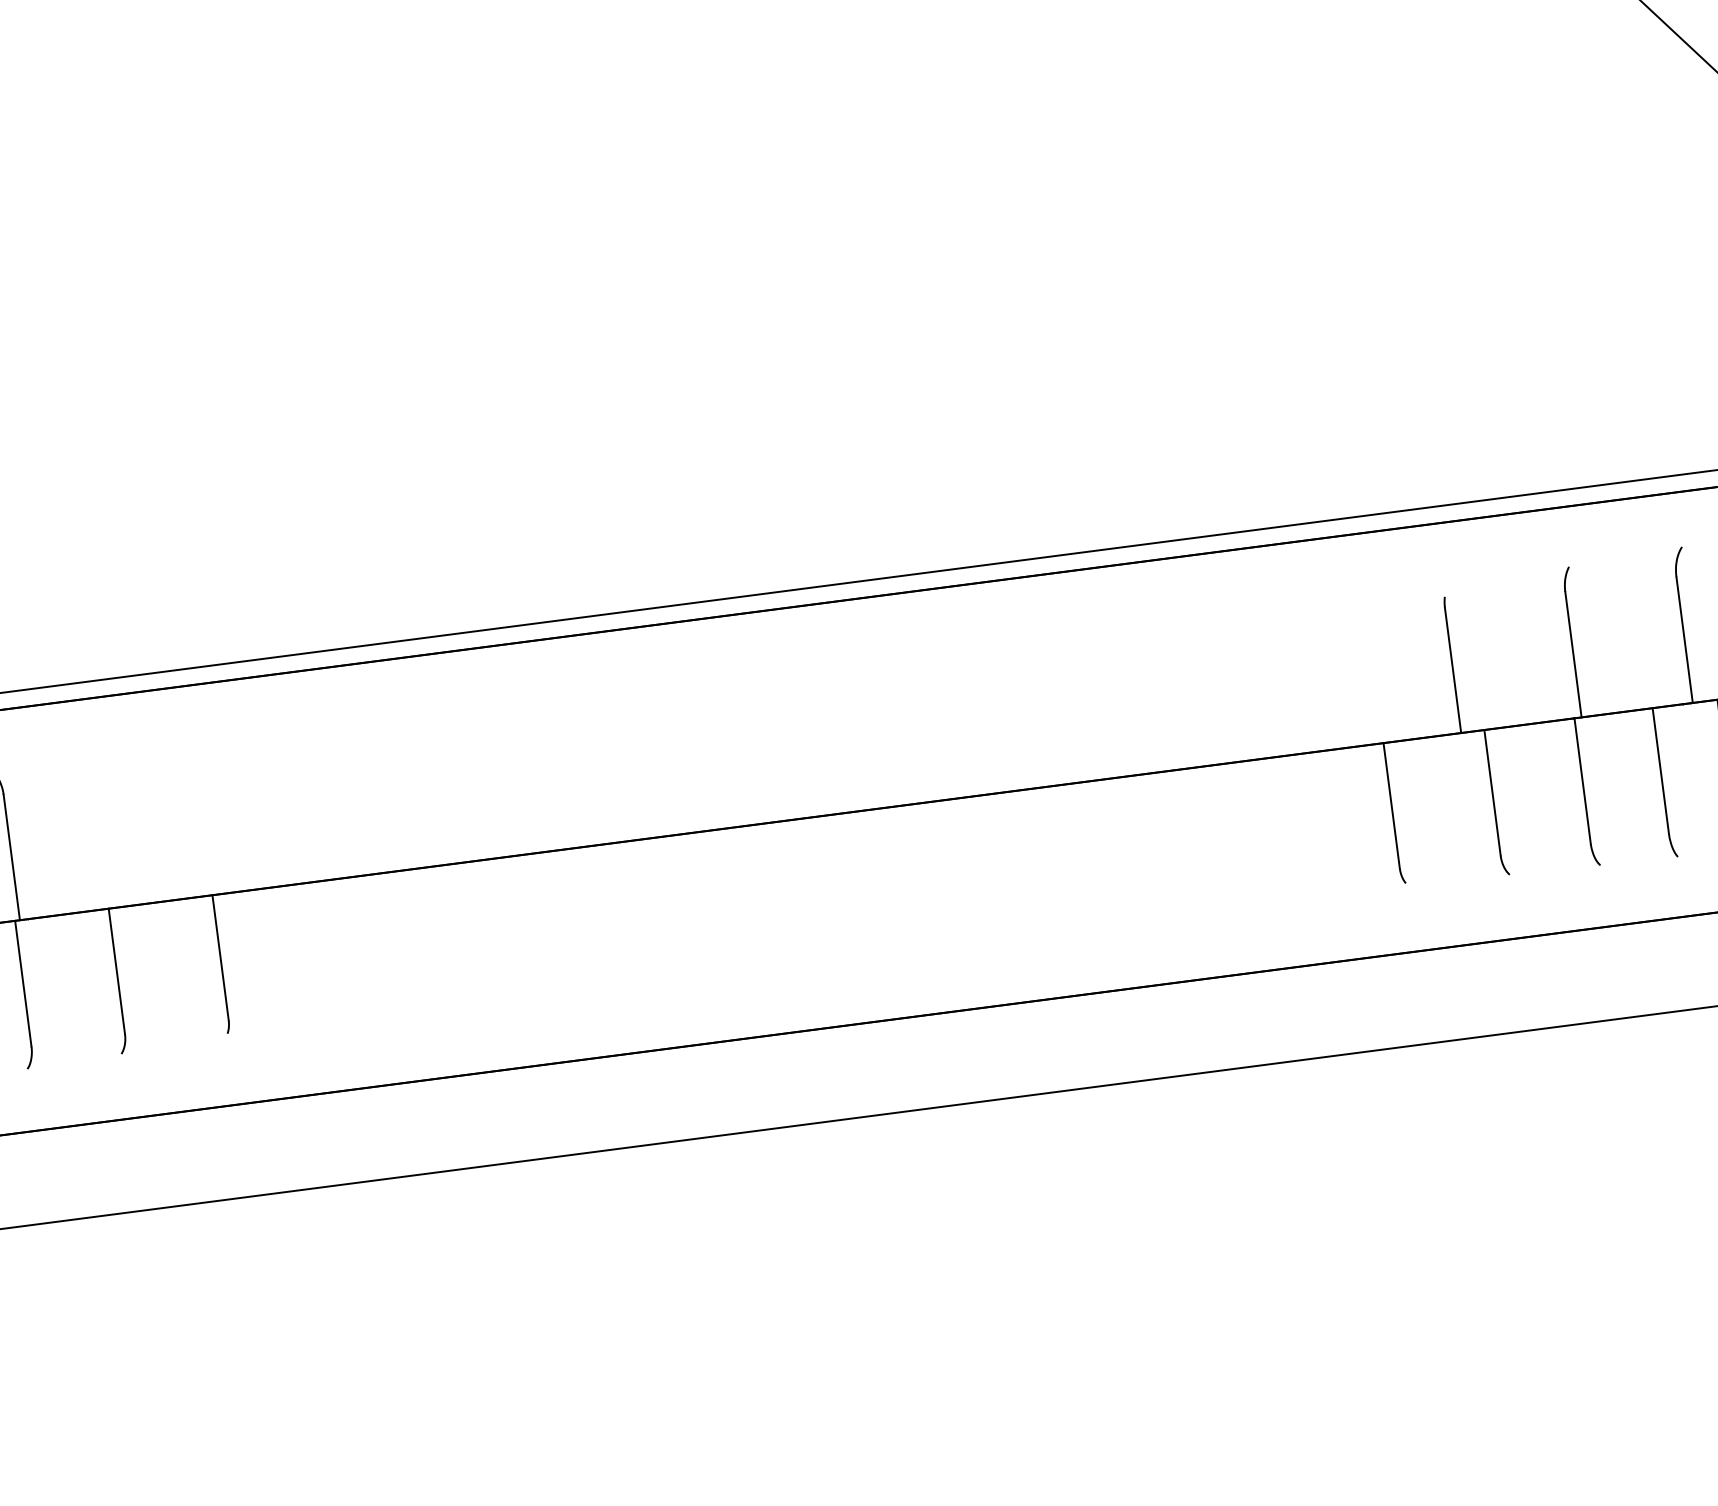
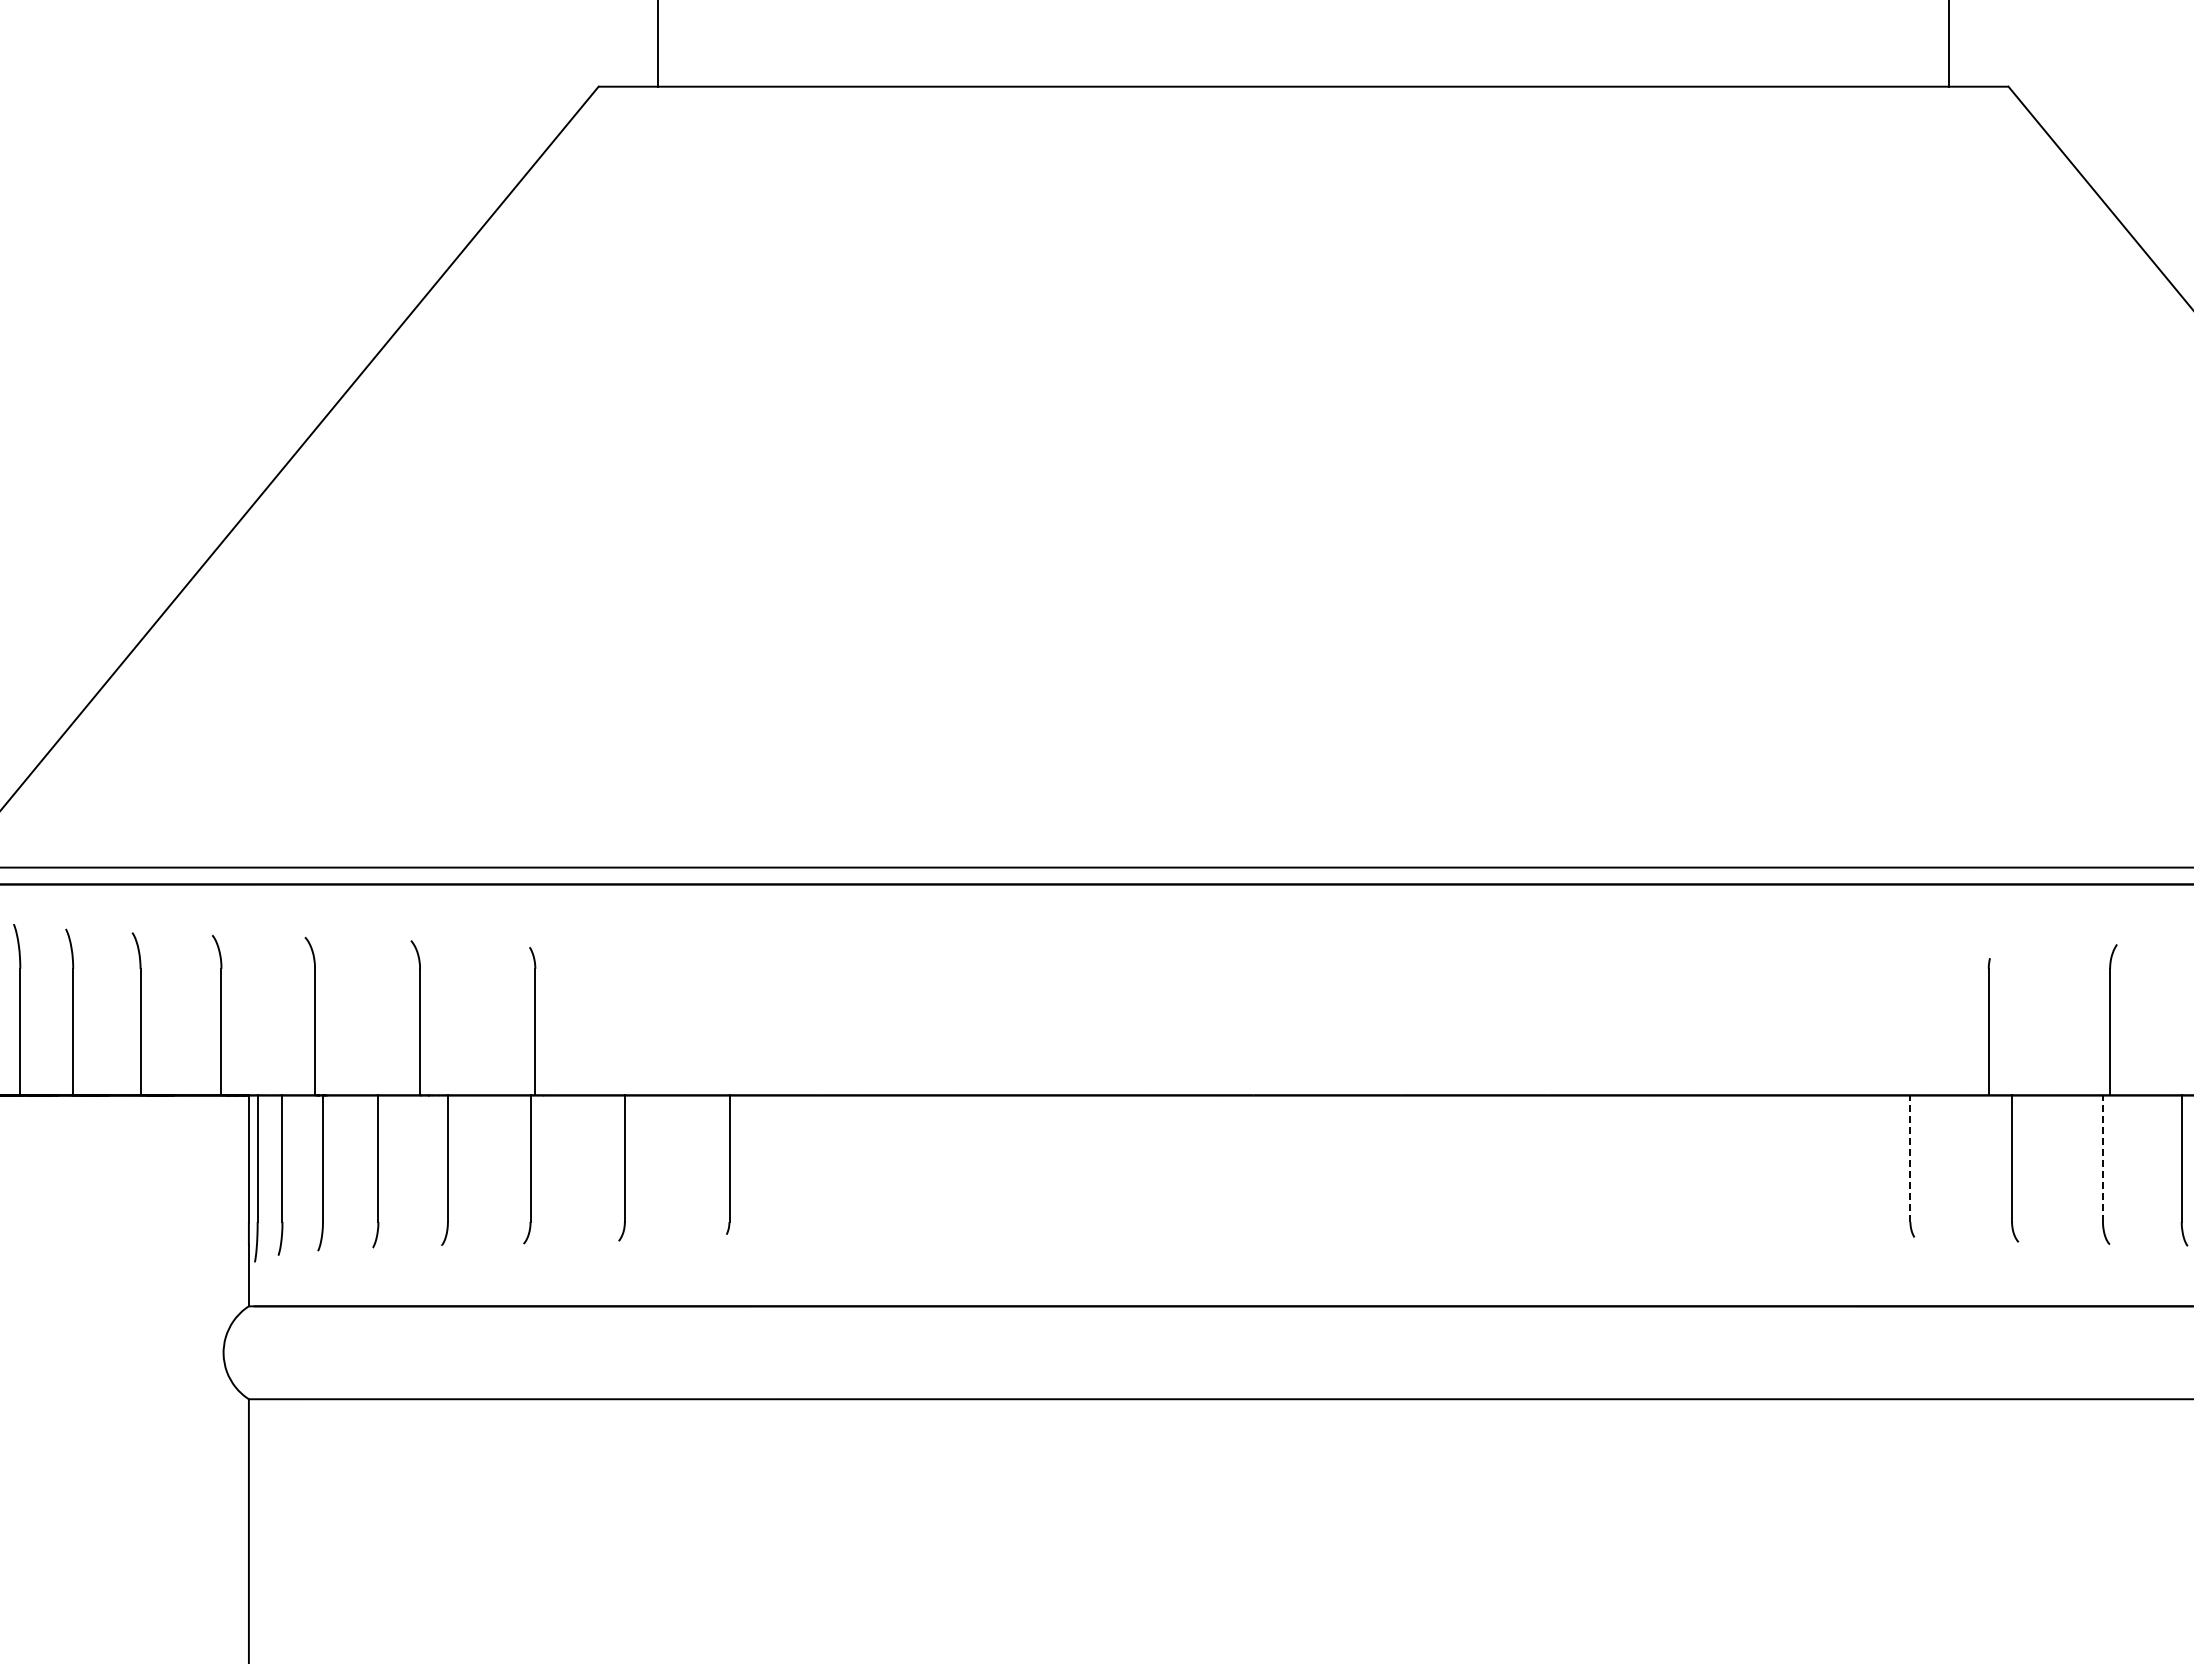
line: (1582, 780) -> (2102, 1158), solid -> dashed
line: (1391, 805) -> (1910, 1158), solid -> dashed

